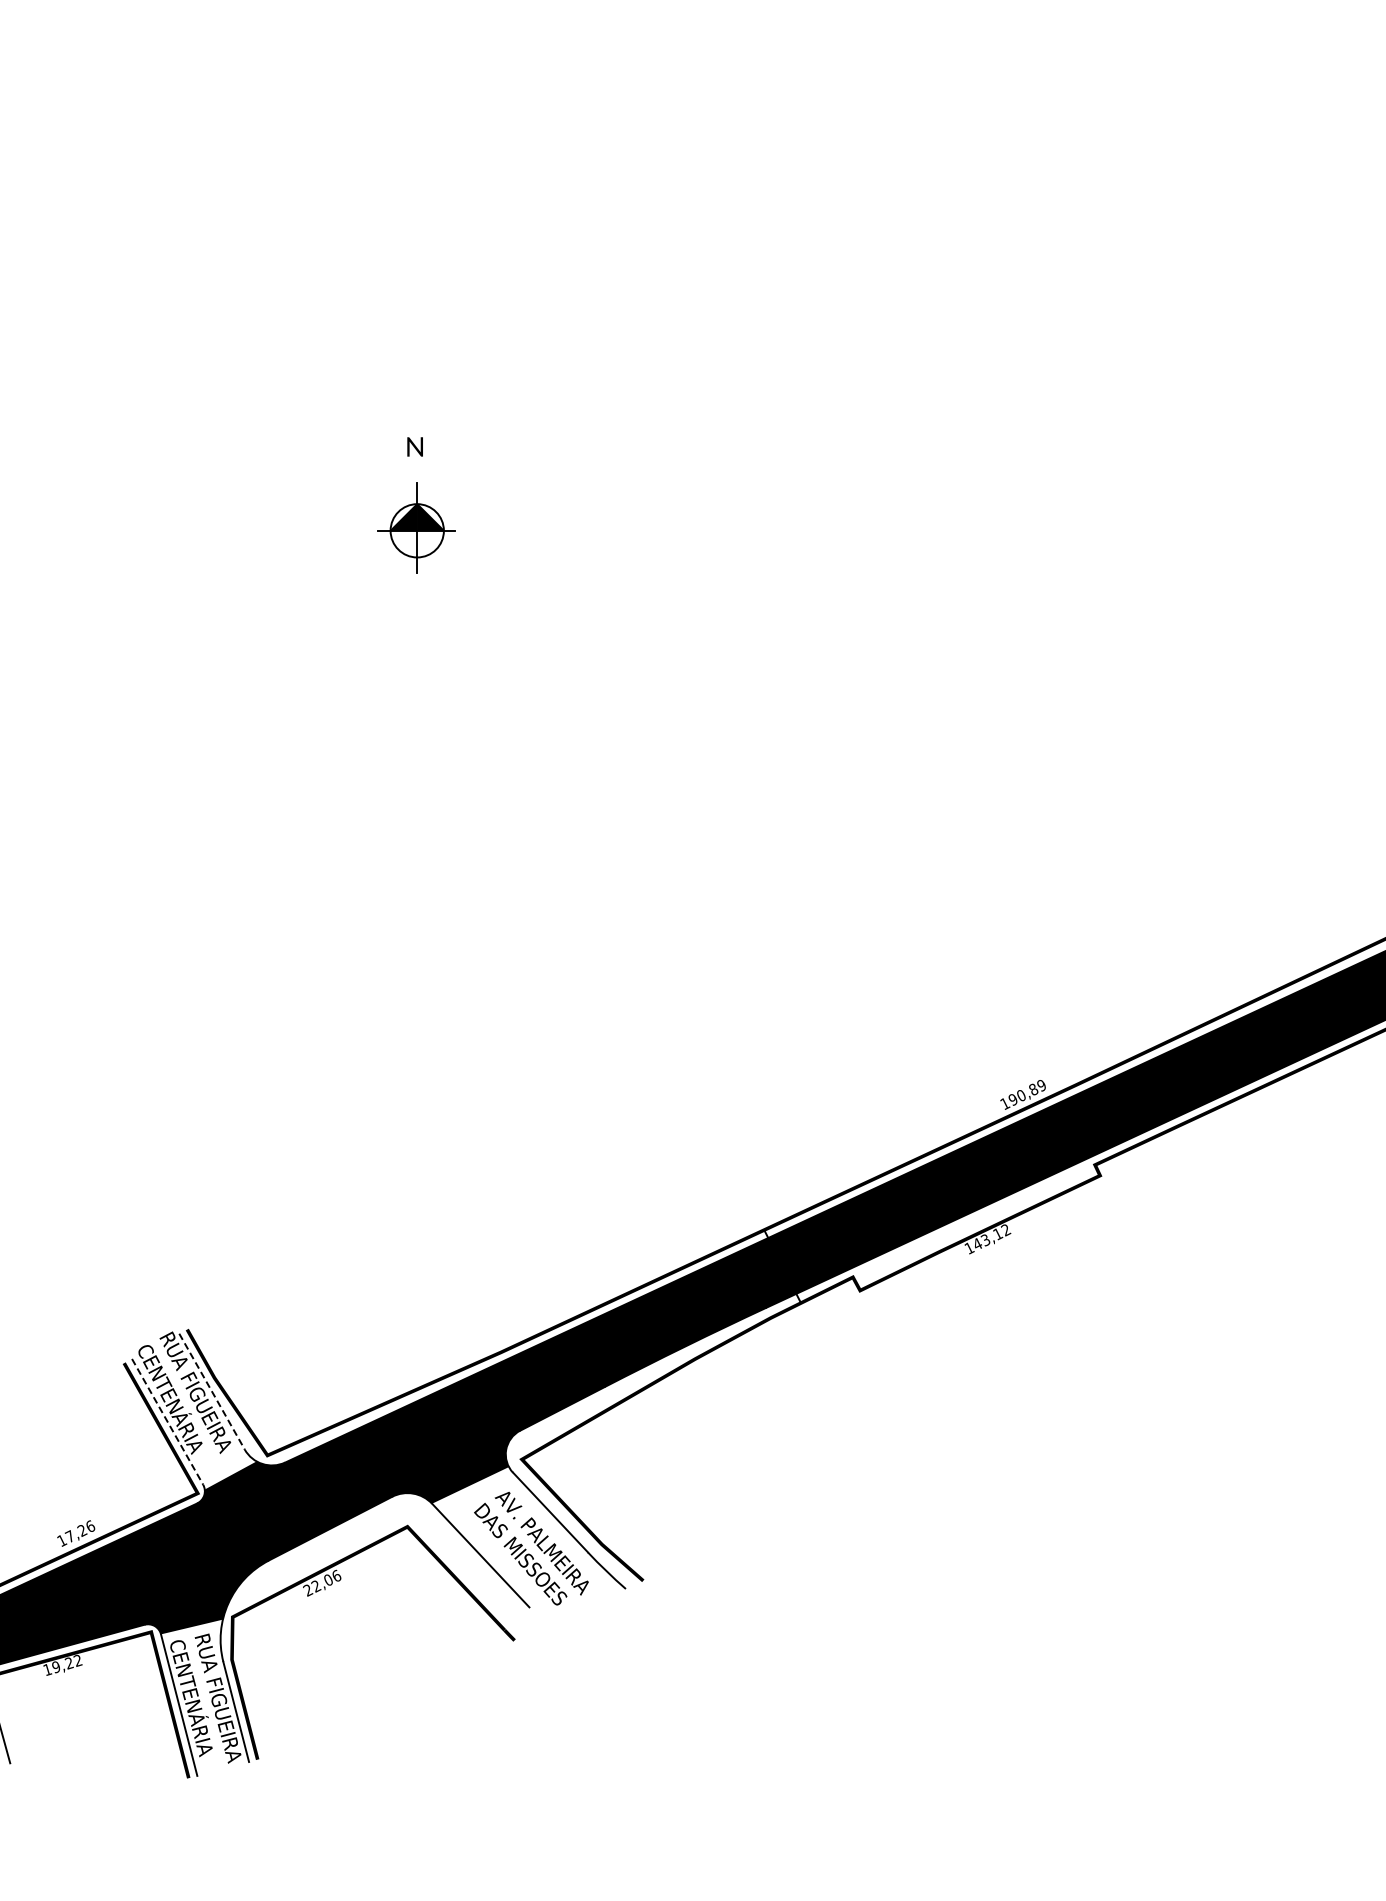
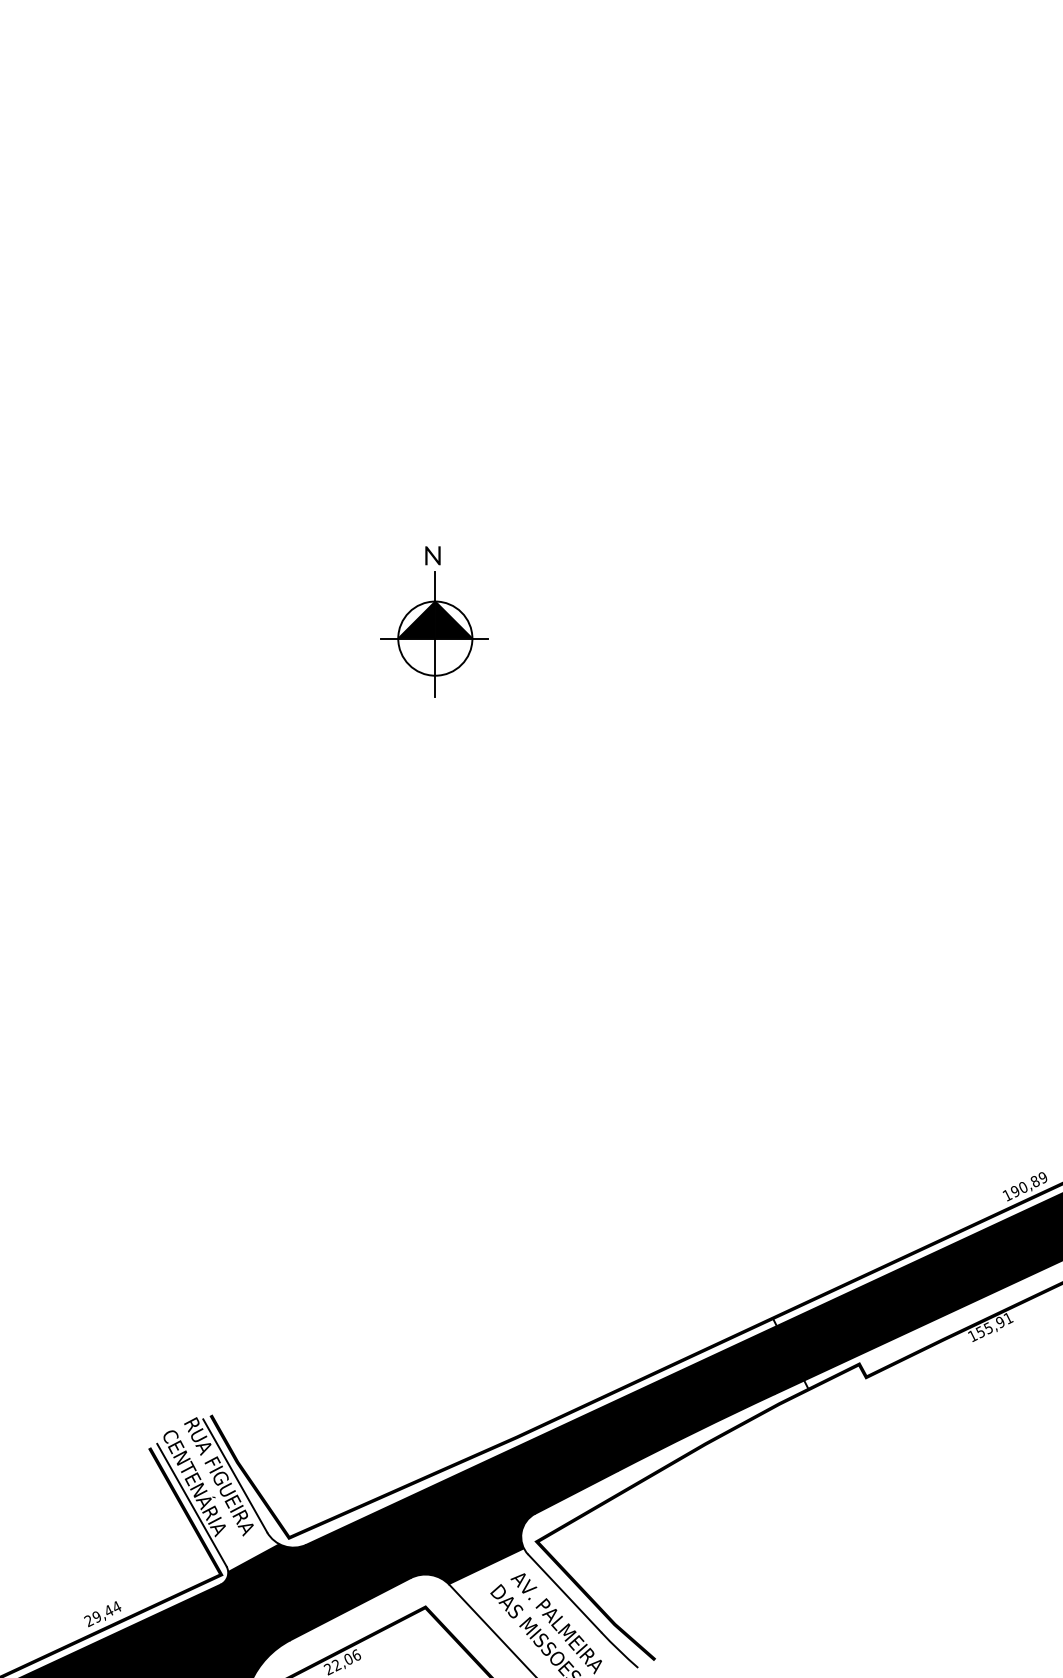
part: (416, 527) -> (434, 634), size x1.43
text: (991, 1237) -> (994, 1325), 143,12 -> 155,91
line: (212, 1391) -> (235, 1475), dashed -> solid
line: (167, 1422) -> (191, 1505), dashed -> solid
text: (75, 1533) -> (102, 1613), 17,26 -> 29,44

